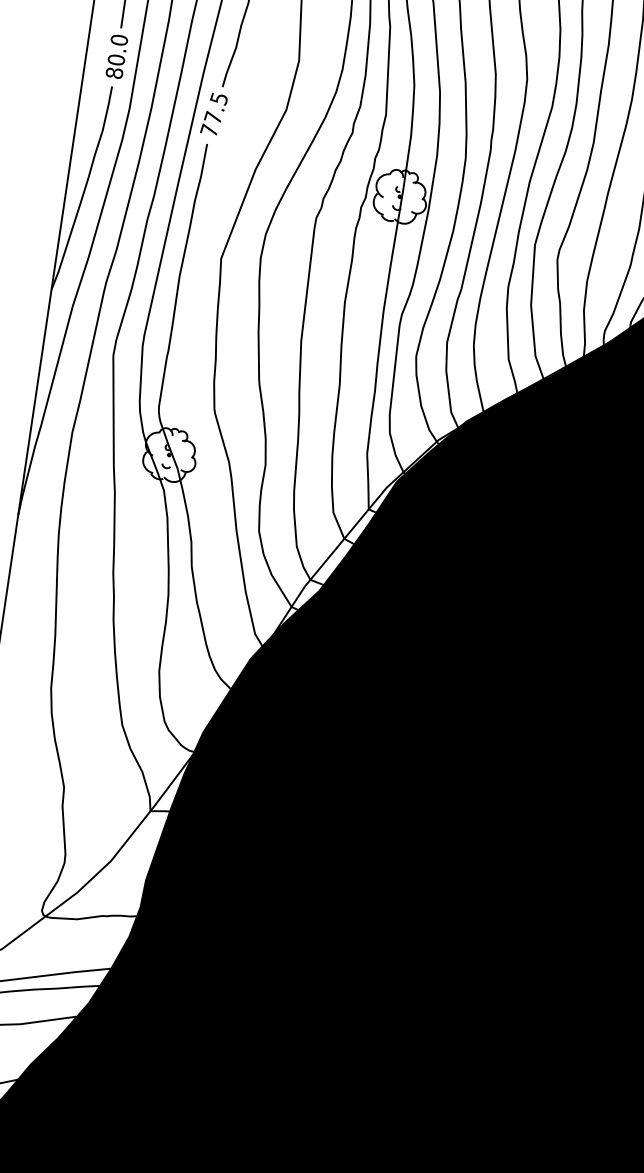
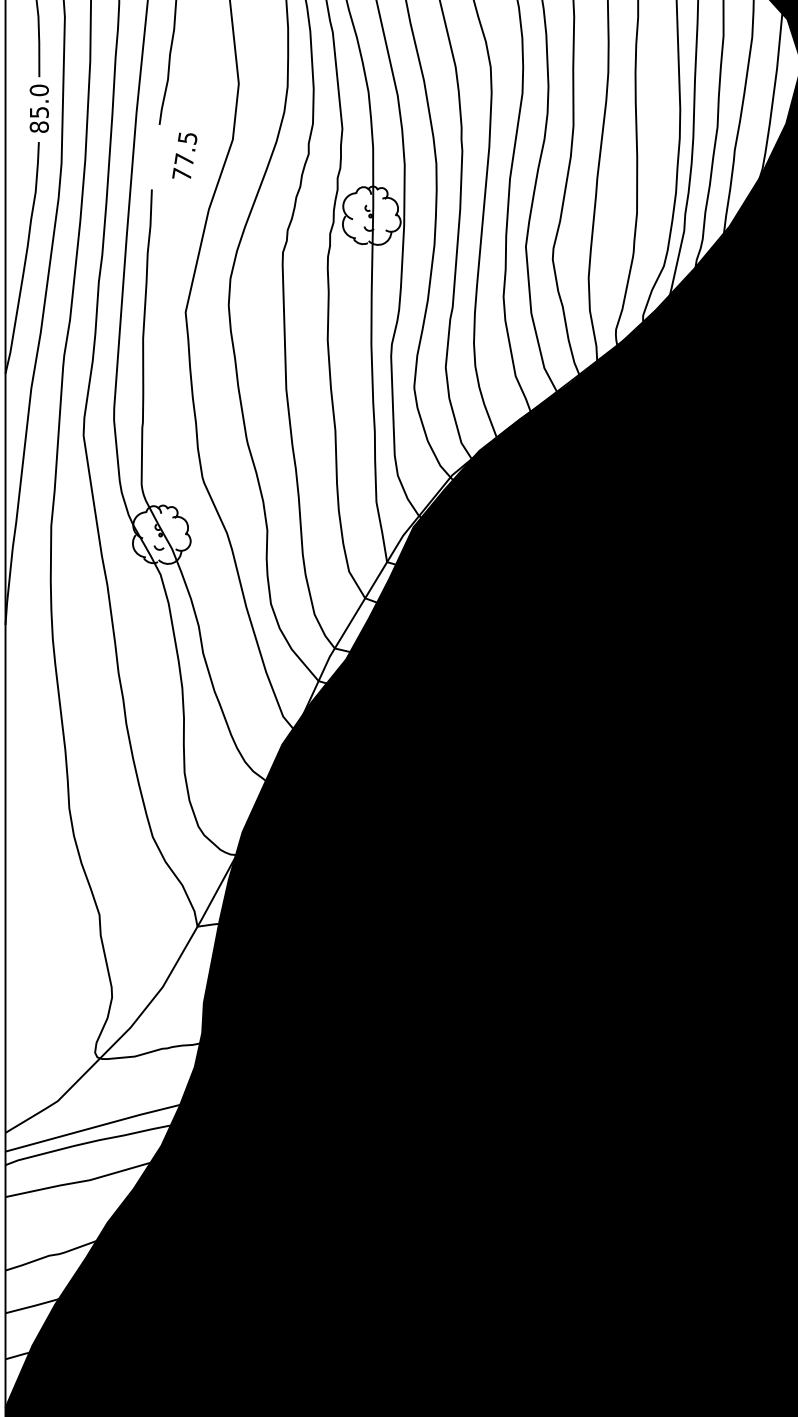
text: (115, 59) -> (38, 112), 80.0 -> 85.0
text: (214, 113) -> (184, 155), moved

